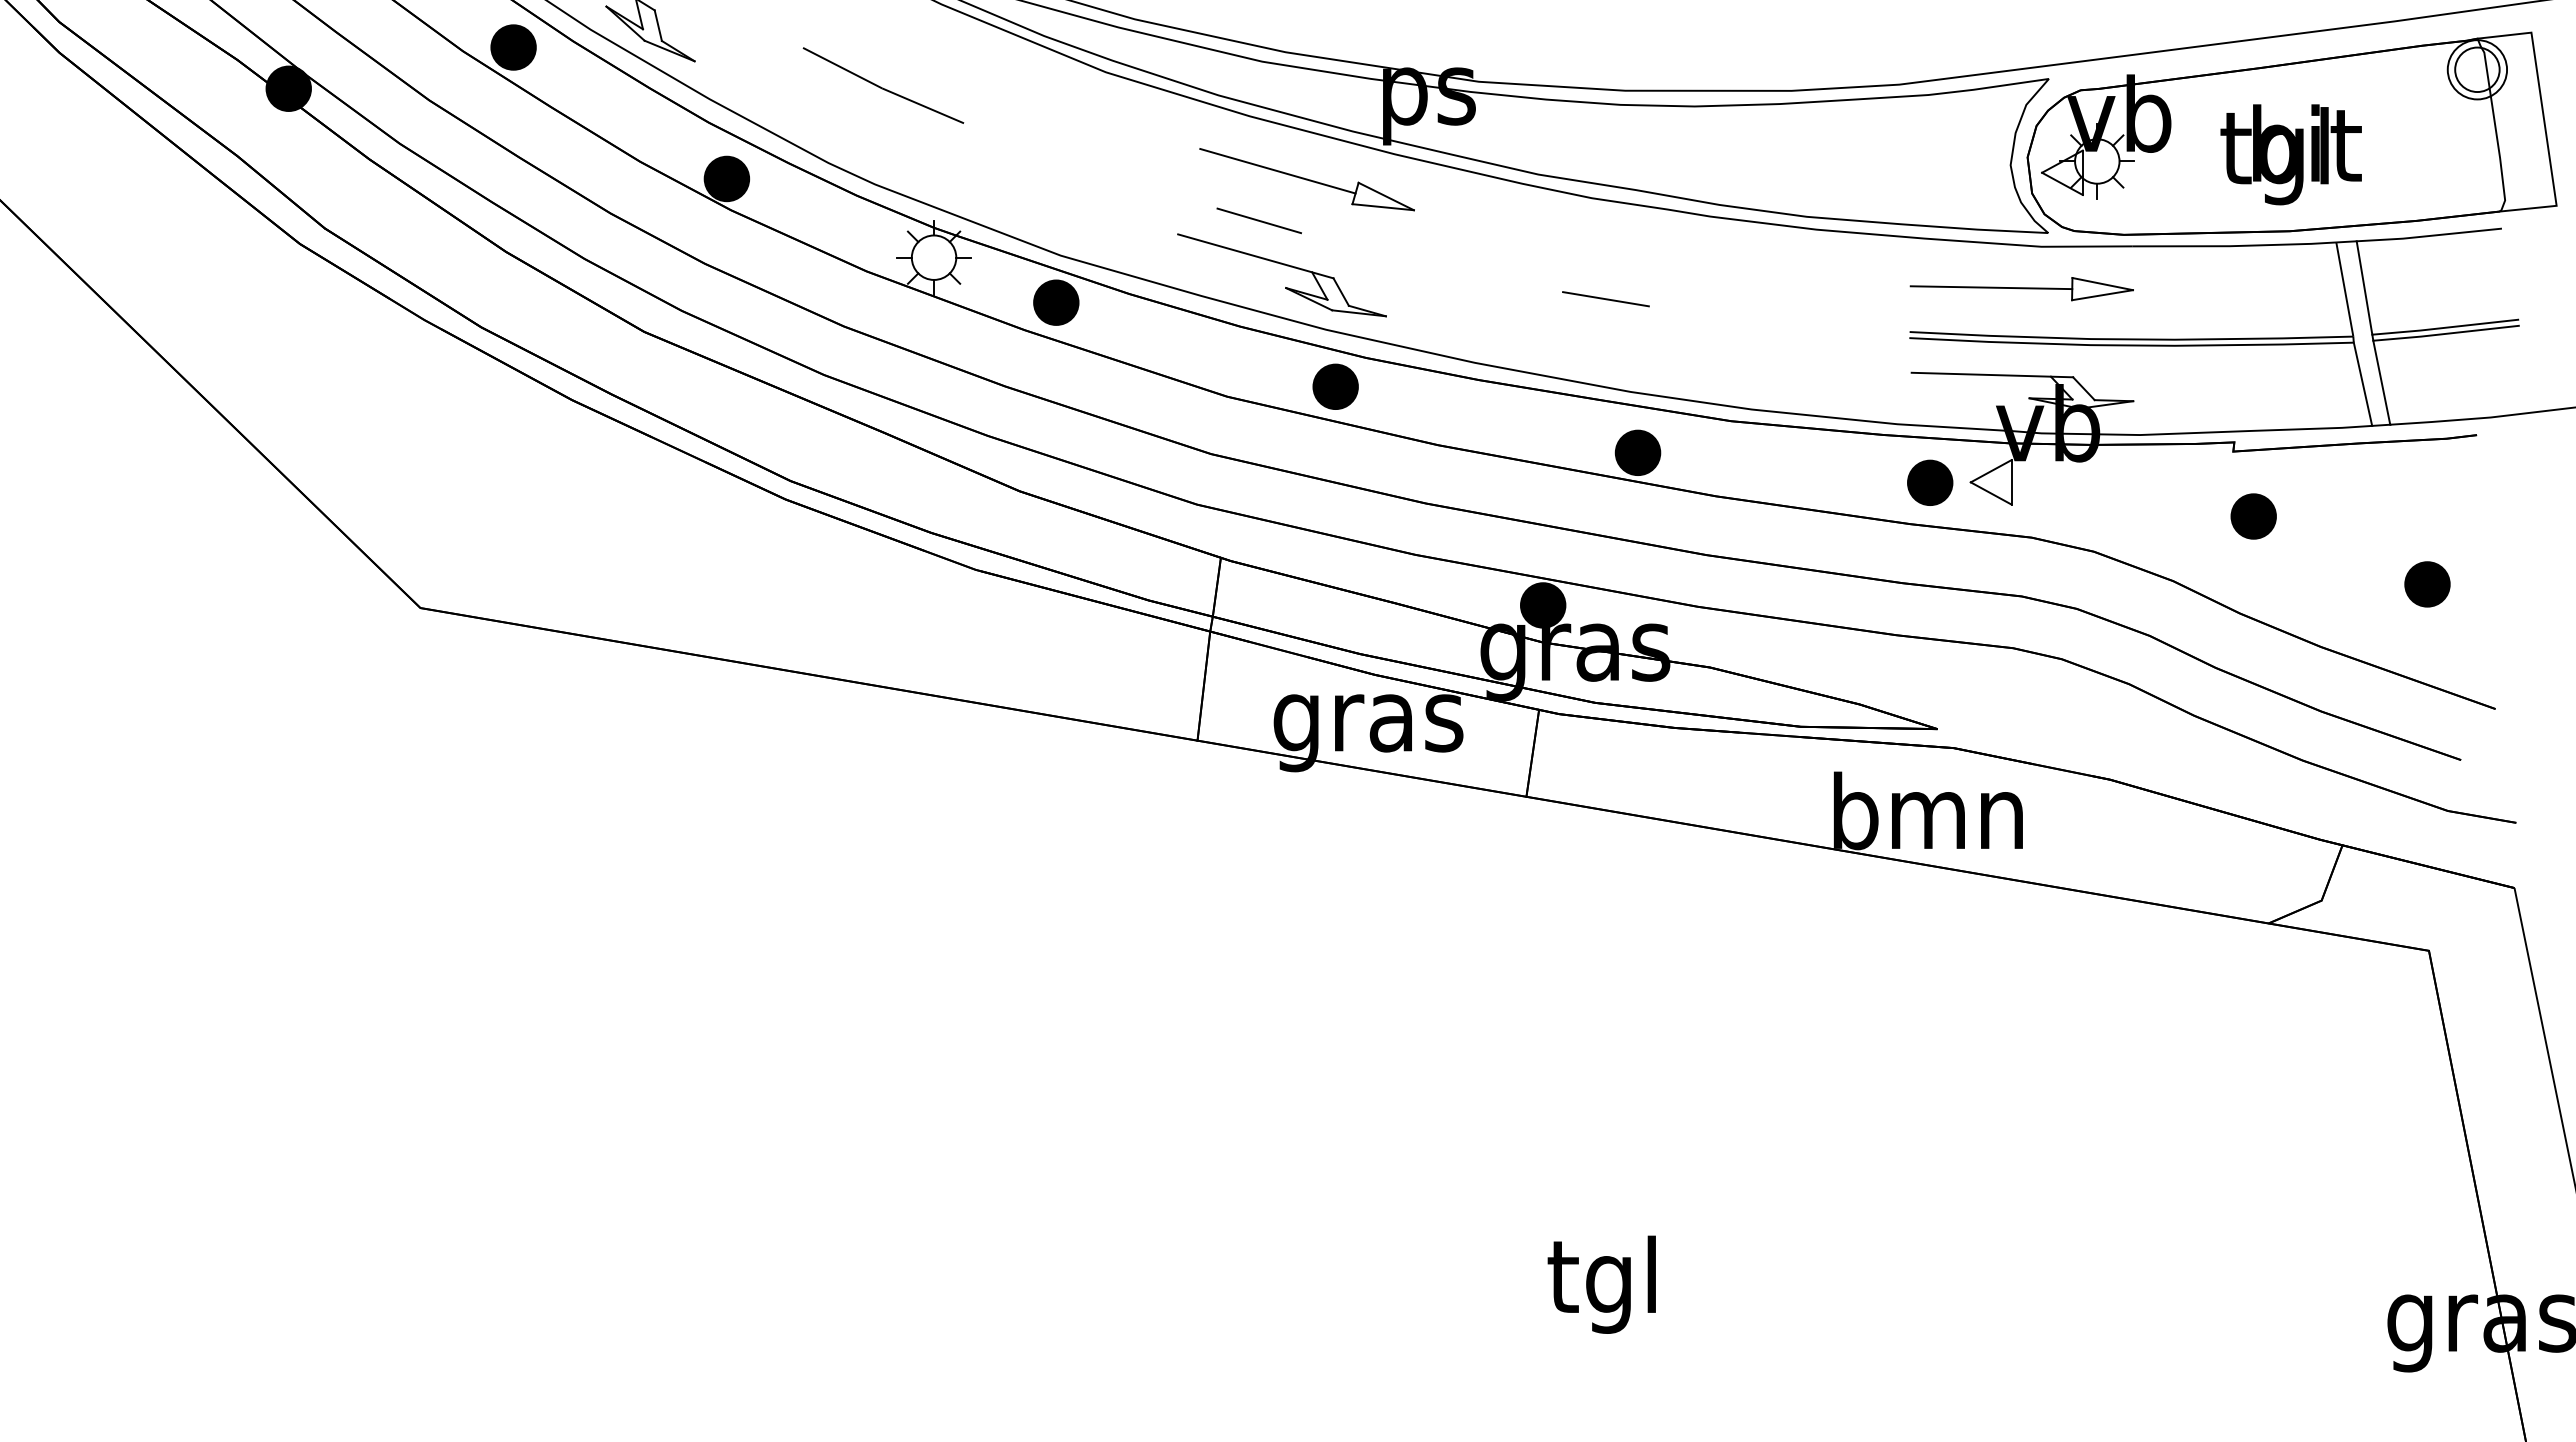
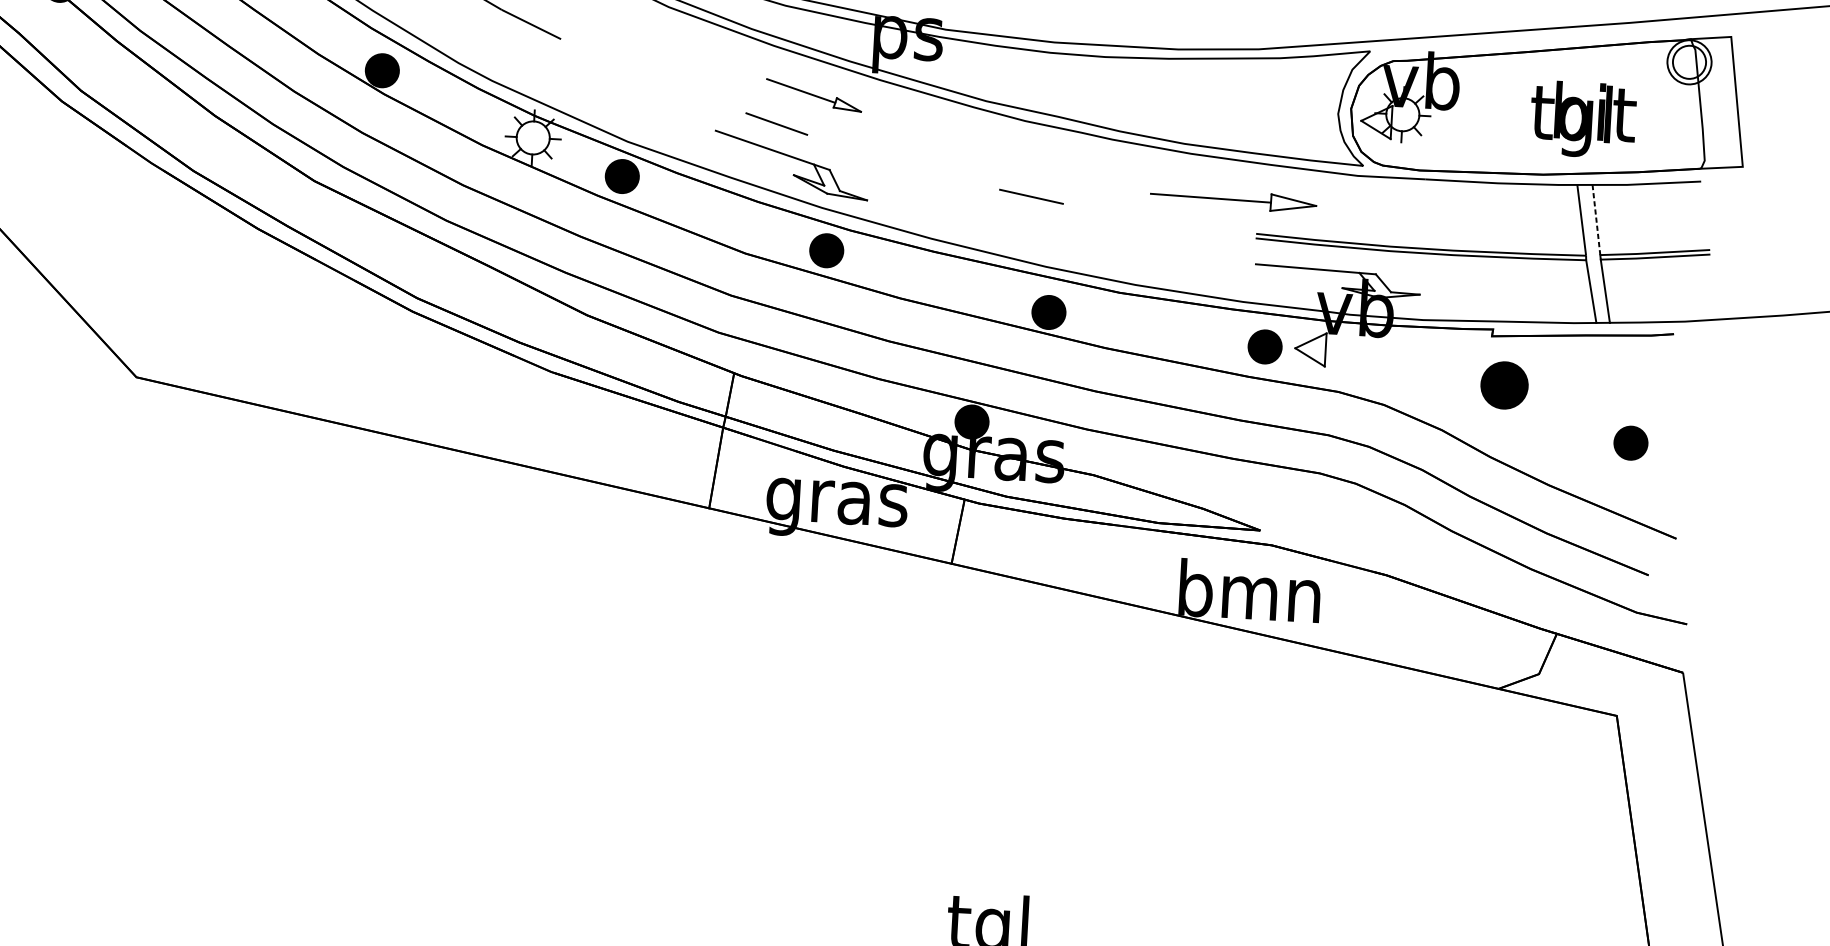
text: (2290, 154) -> (1582, 119), moved
part: (1306, 179) -> (813, 95), size x0.6
line: (2364, 288) -> (1596, 220), solid -> dashed
part: (2021, 289) -> (1233, 200), moved
part: (2253, 516) -> (1504, 385), size x1.4

